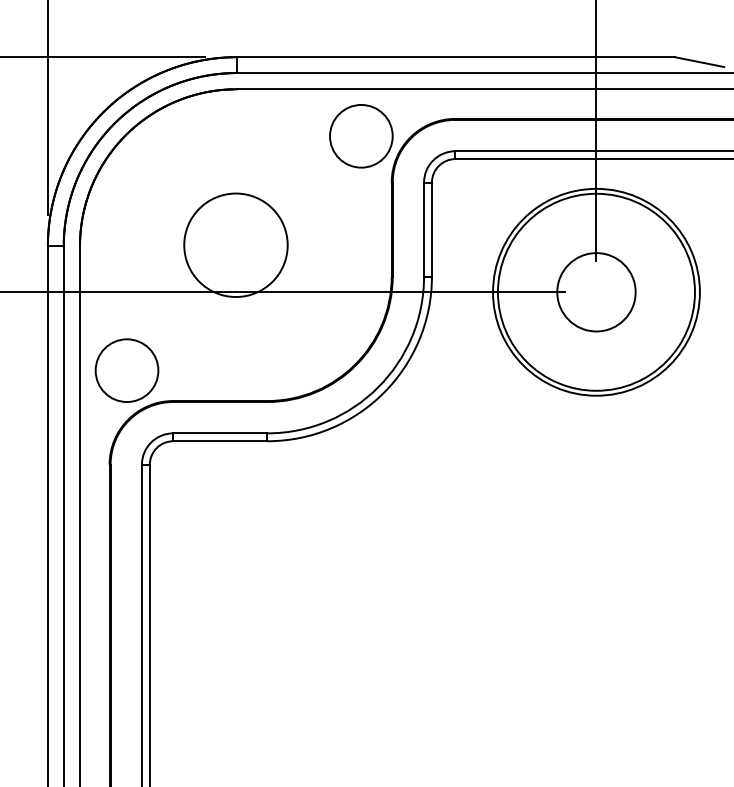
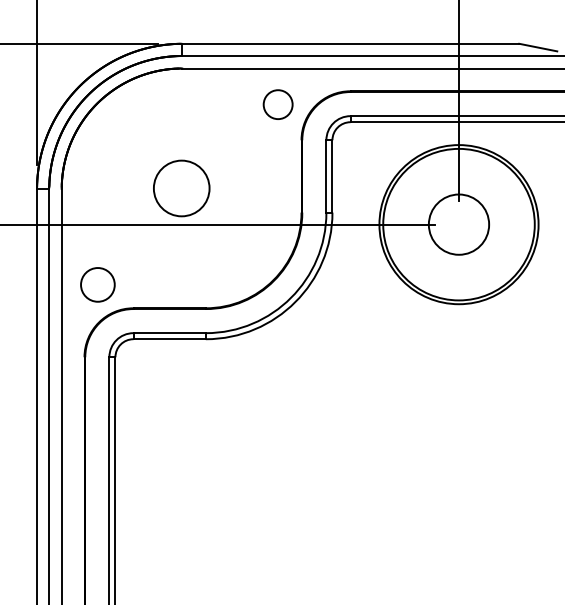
circle: (361, 135) -> (278, 104), size x0.6
circle: (235, 245) -> (181, 188), size x0.7
circle: (126, 370) -> (97, 284), size x0.7

